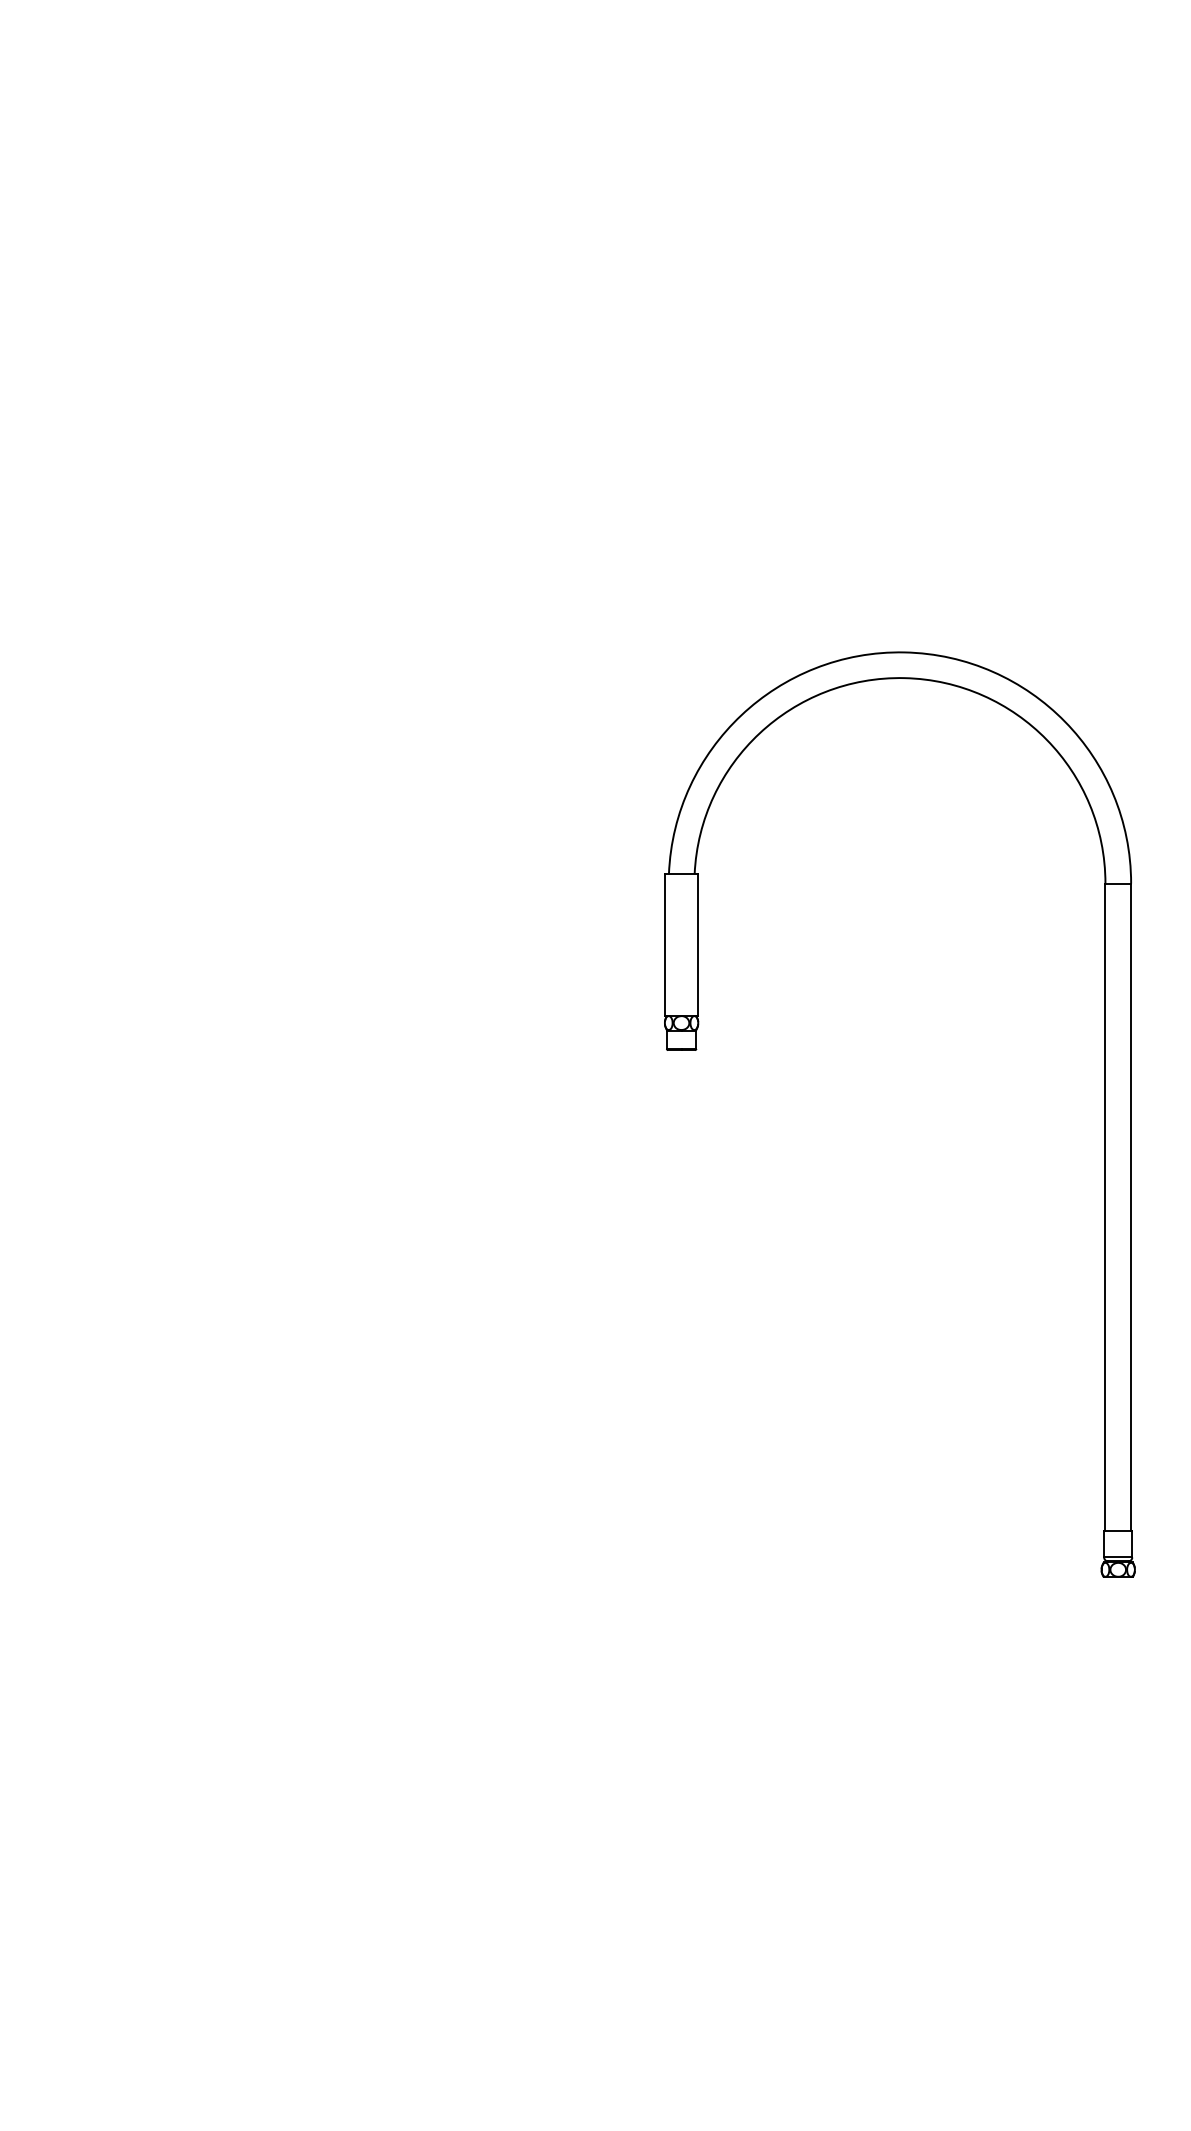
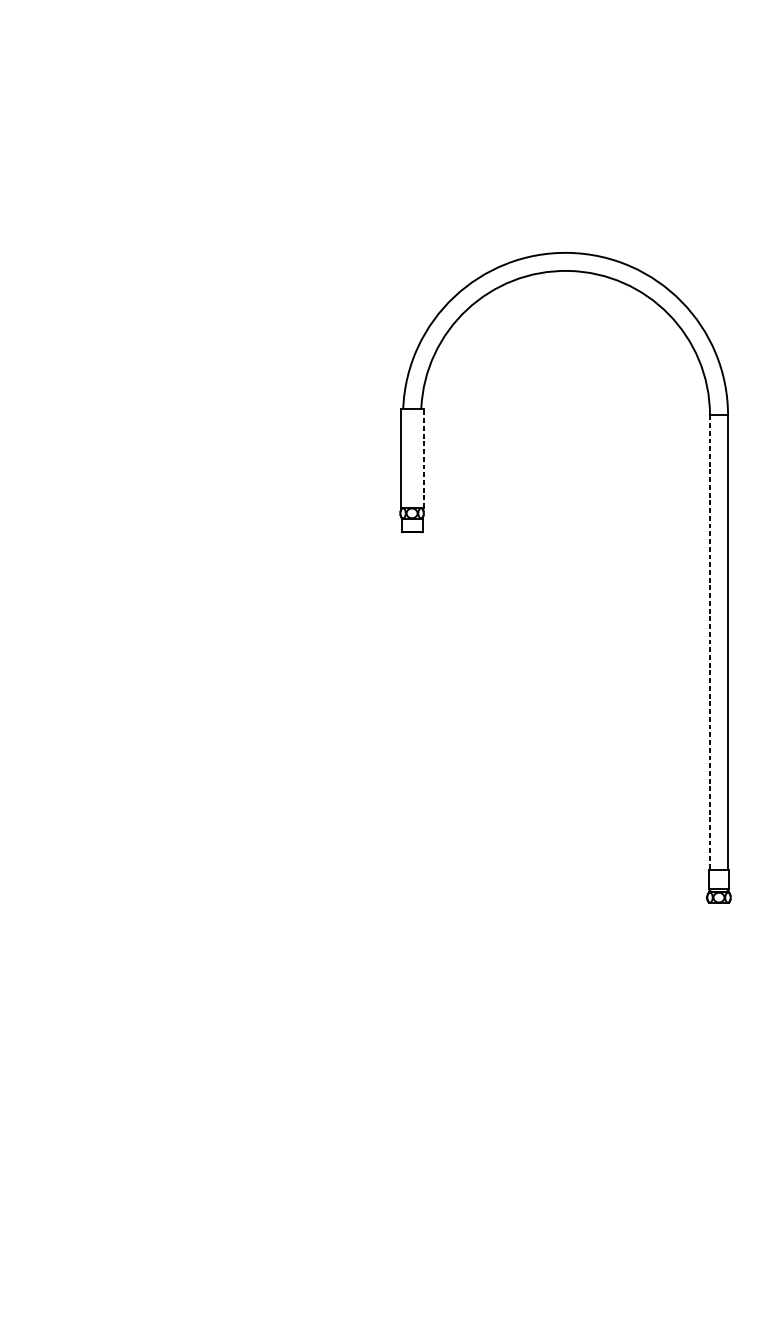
line: (697, 944) -> (423, 458), solid -> dashed
line: (1105, 1207) -> (710, 643), solid -> dashed

